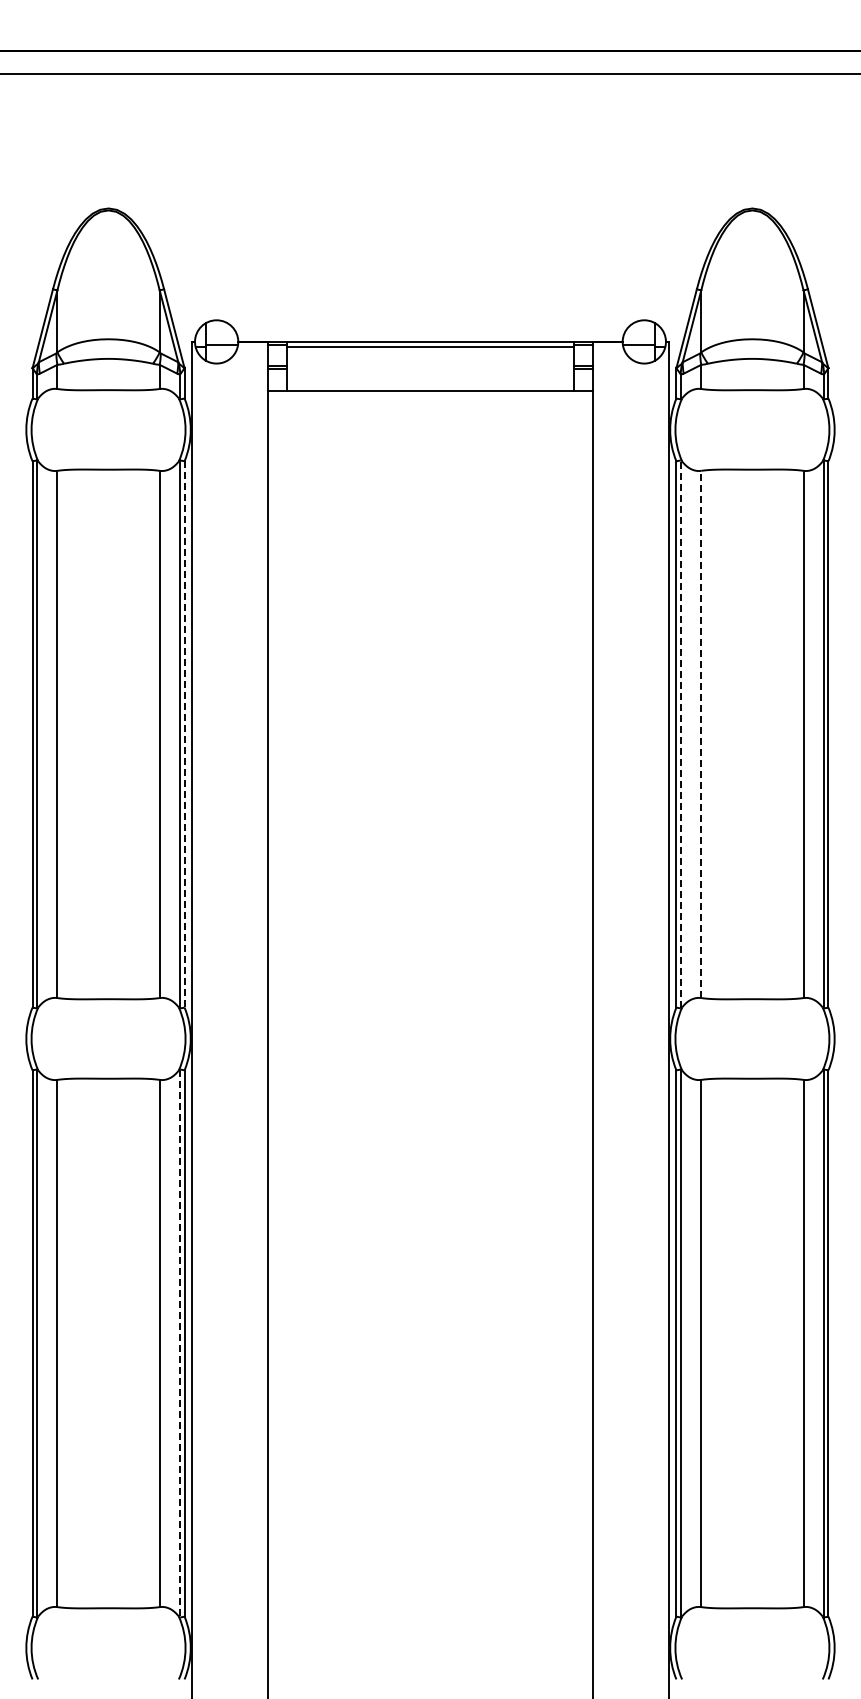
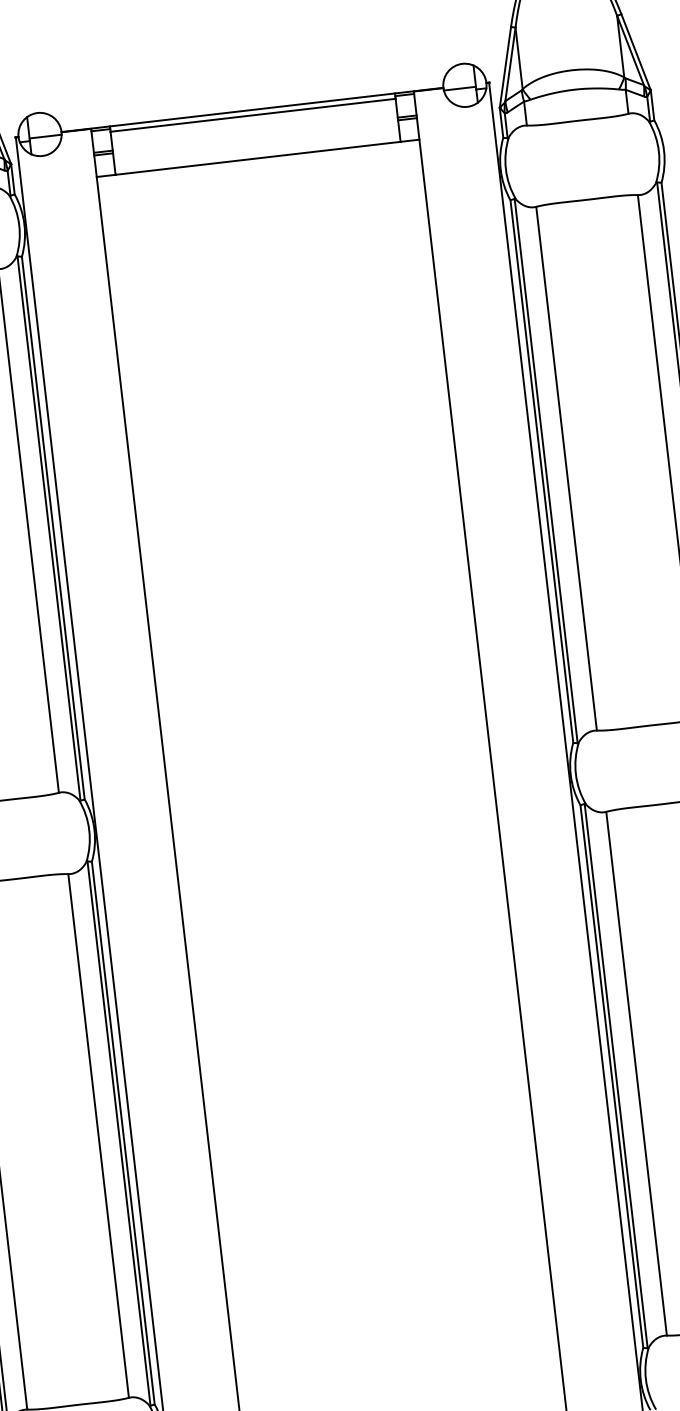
line: (680, 733) -> (545, 470), dashed -> solid
line: (184, 734) -> (53, 528), dashed -> solid
line: (701, 734) -> (566, 468), dashed -> solid
line: (180, 1344) -> (119, 1134), dashed -> solid

